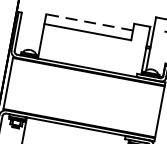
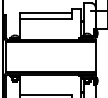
line: (90, 22) -> (46, 13), dashed -> solid

